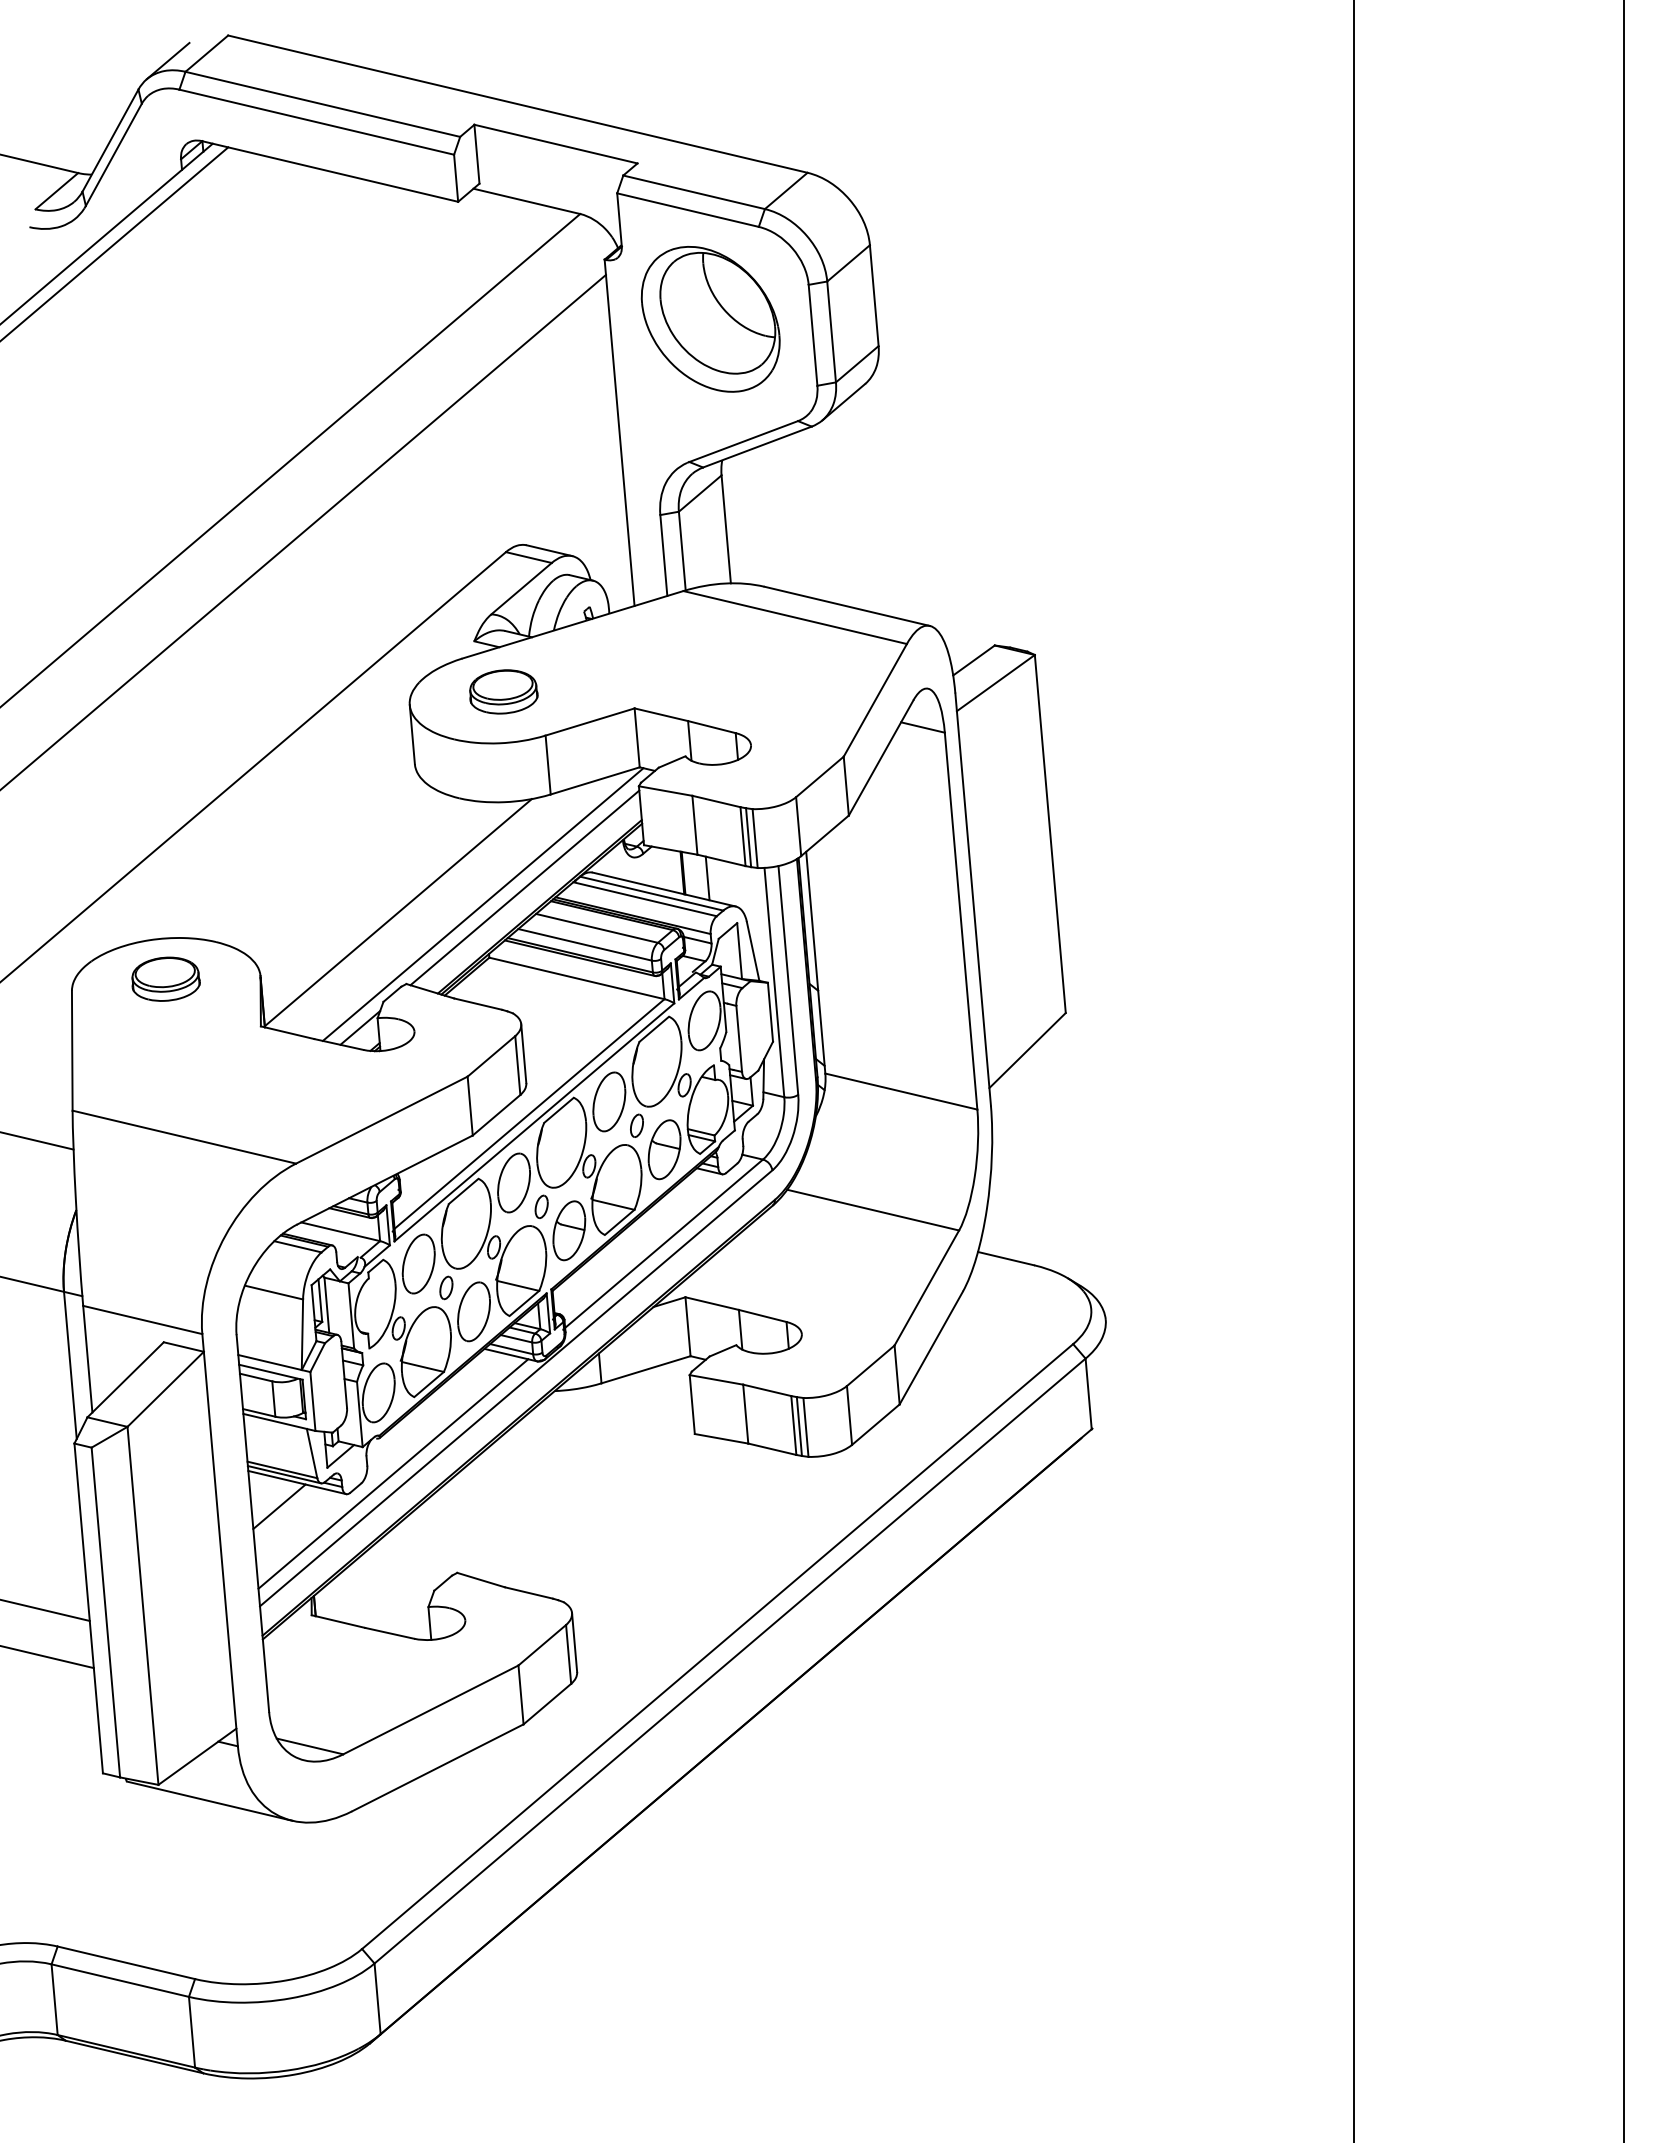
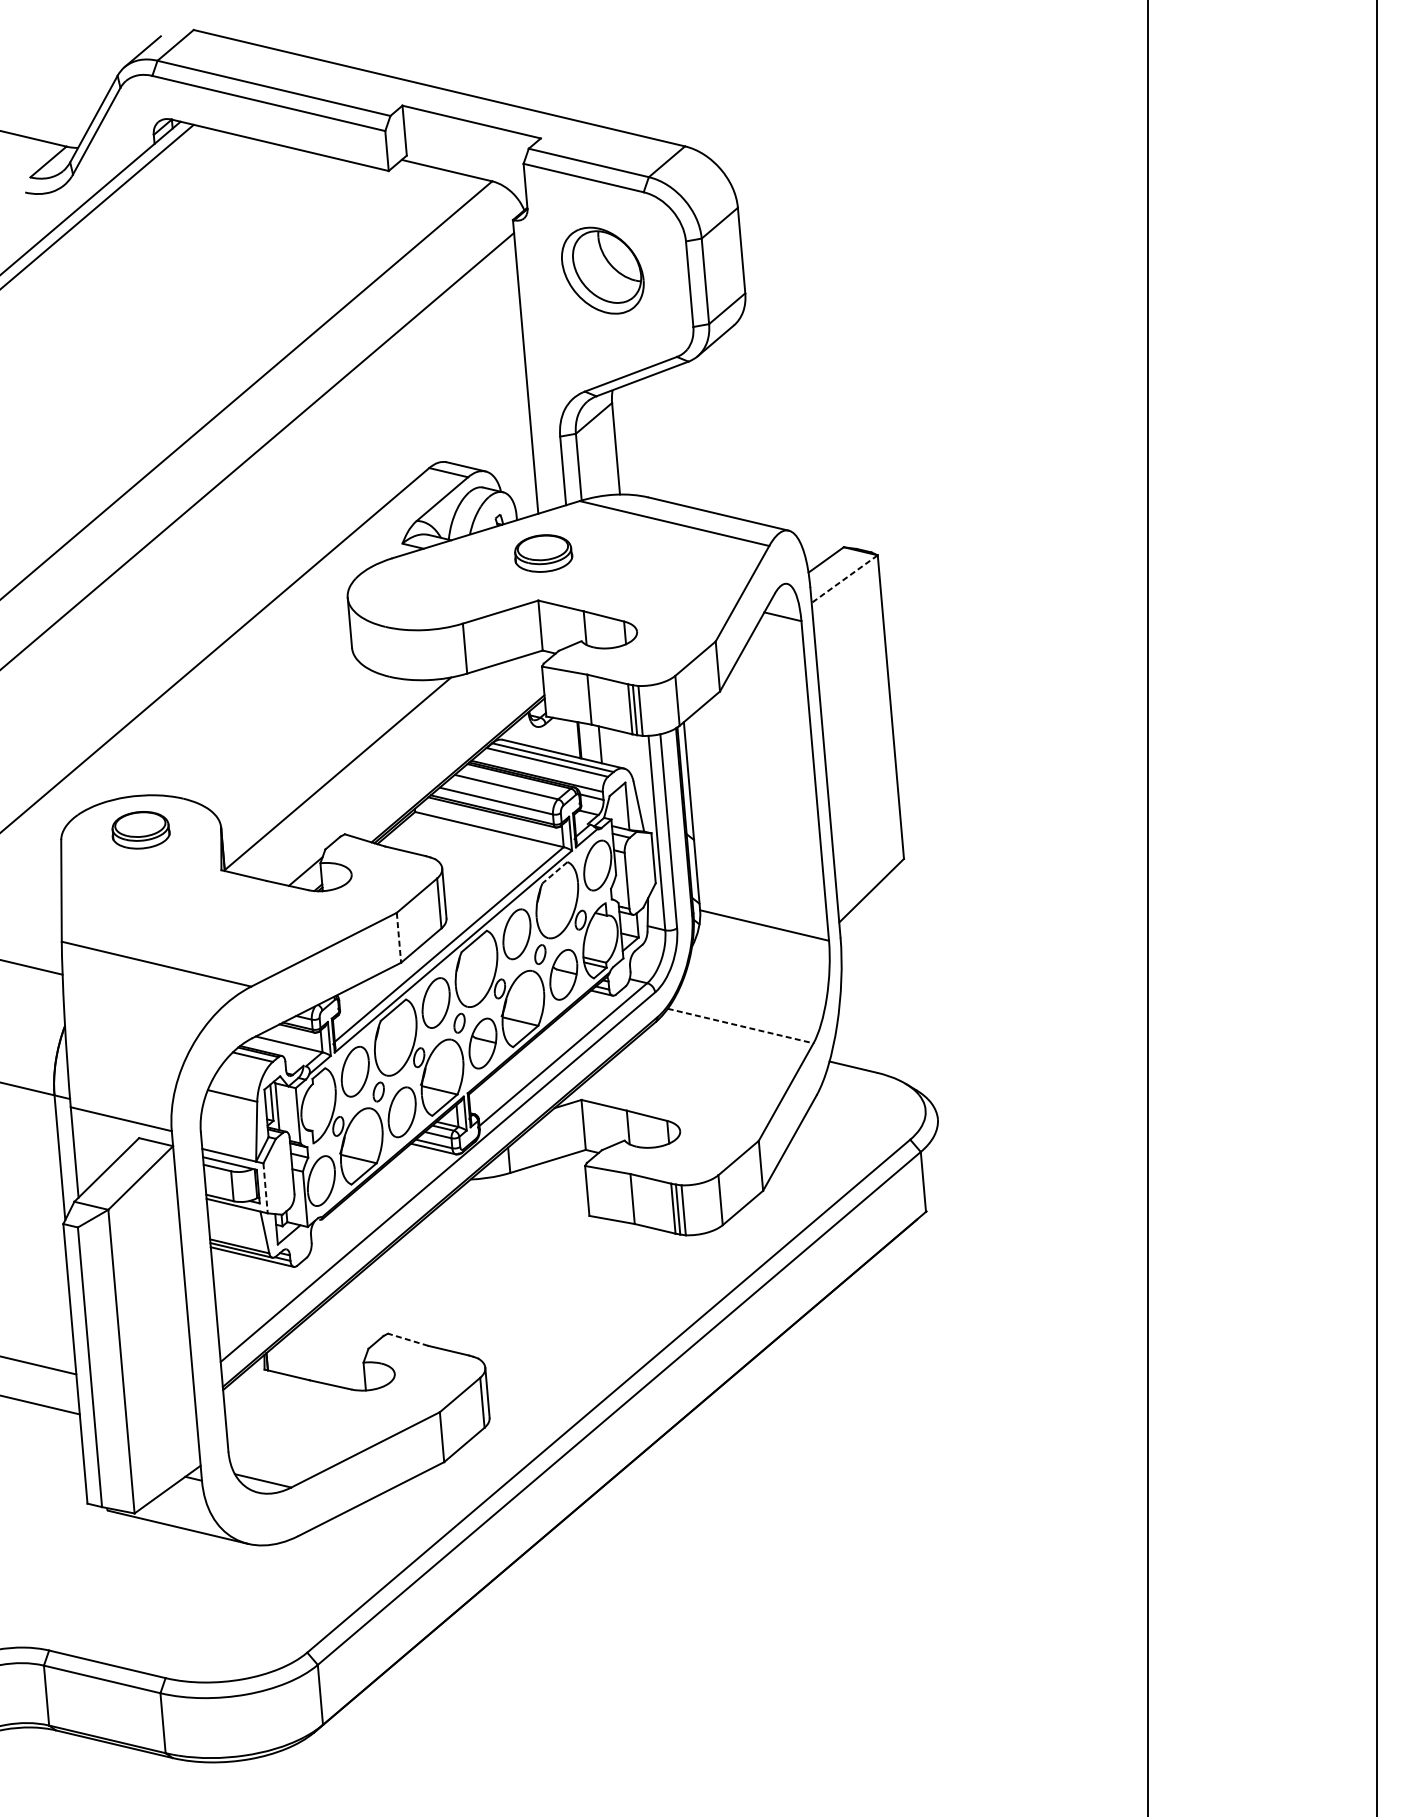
part: (710, 319) -> (602, 270), size x0.7
line: (995, 683) -> (844, 579), solid -> dashed
part: (503, 691) -> (543, 553), moved
line: (524, 887) -> (445, 752), removed
line: (482, 904) -> (409, 766), removed
line: (653, 1029) -> (554, 872), solid -> dashed
line: (470, 1106) -> (399, 938), solid -> dashed
line: (873, 1210) -> (740, 1026), solid -> dashed
line: (312, 1401) -> (265, 1188), solid -> dashed
line: (393, 1473) -> (333, 1249), removed
line: (279, 1506) -> (237, 1277), removed
line: (481, 1580) -> (408, 1340), solid -> dashed

